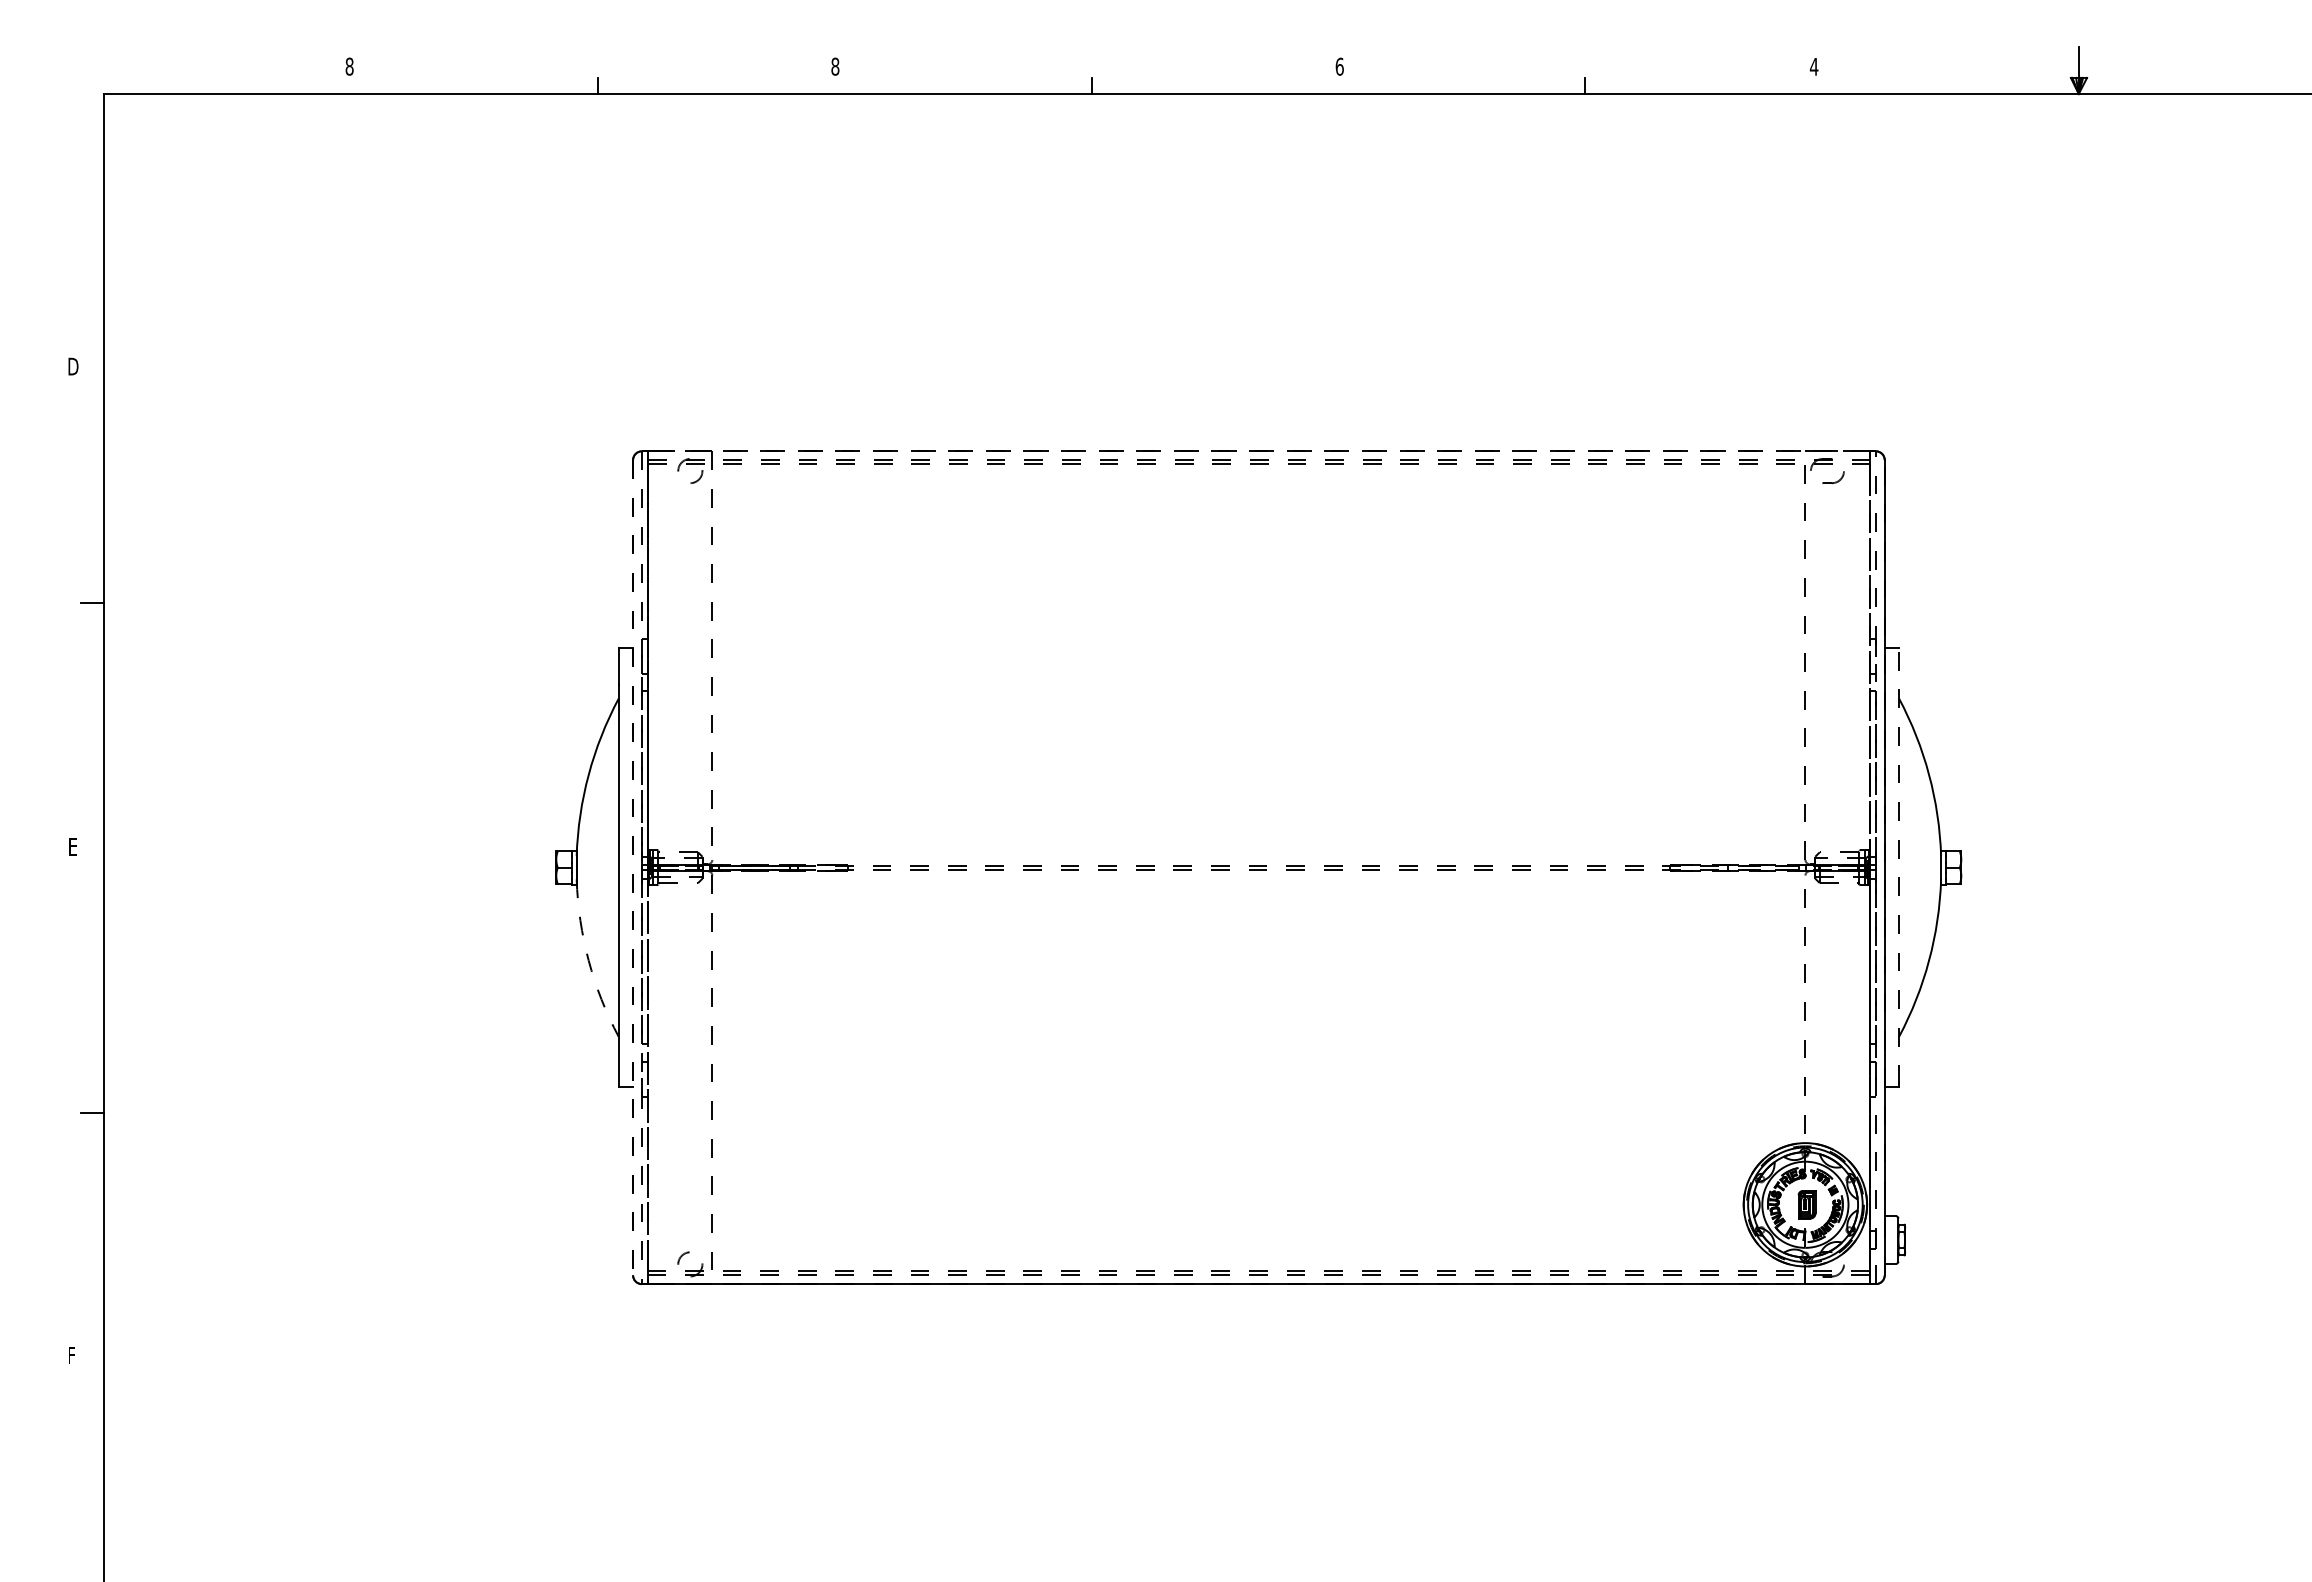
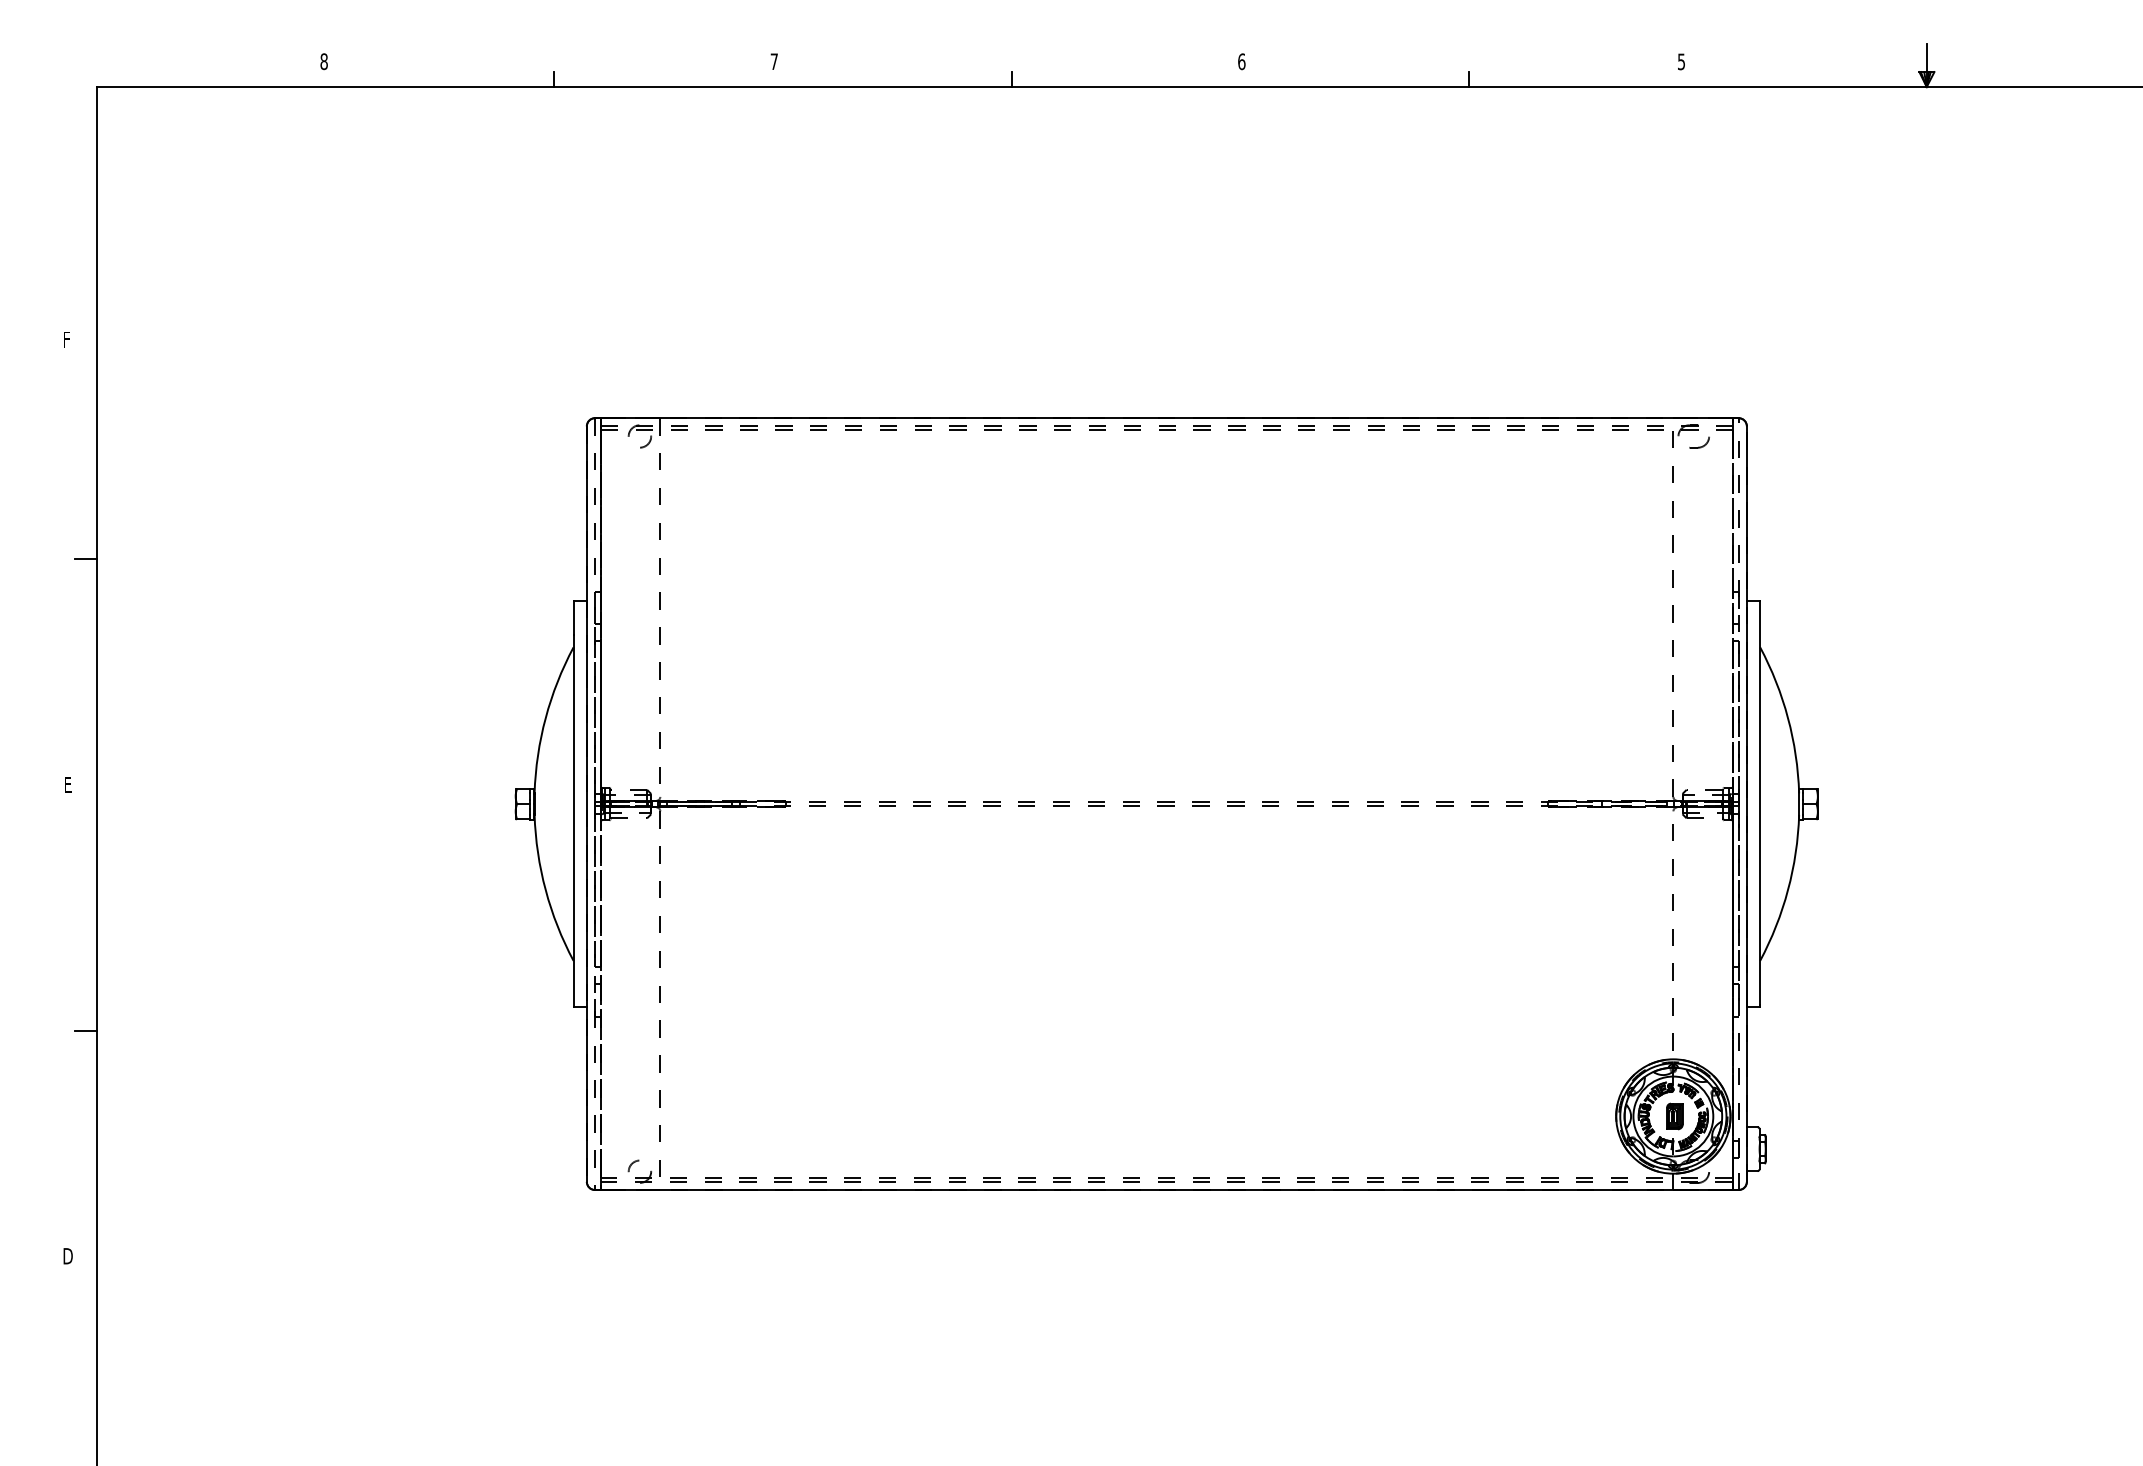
text: (835, 66) -> (774, 61), 8 -> 7
text: (1813, 66) -> (1680, 61), 4 -> 5
text: (73, 366) -> (68, 339), D -> F
line: (1258, 451) -> (1166, 418), dashed -> solid
line: (1899, 866) -> (1760, 802), dashed -> solid
line: (633, 867) -> (587, 803), dashed -> solid
arc: (588, 960) -> (545, 890), dashed -> solid
text: (73, 1355) -> (68, 1256), F -> D

